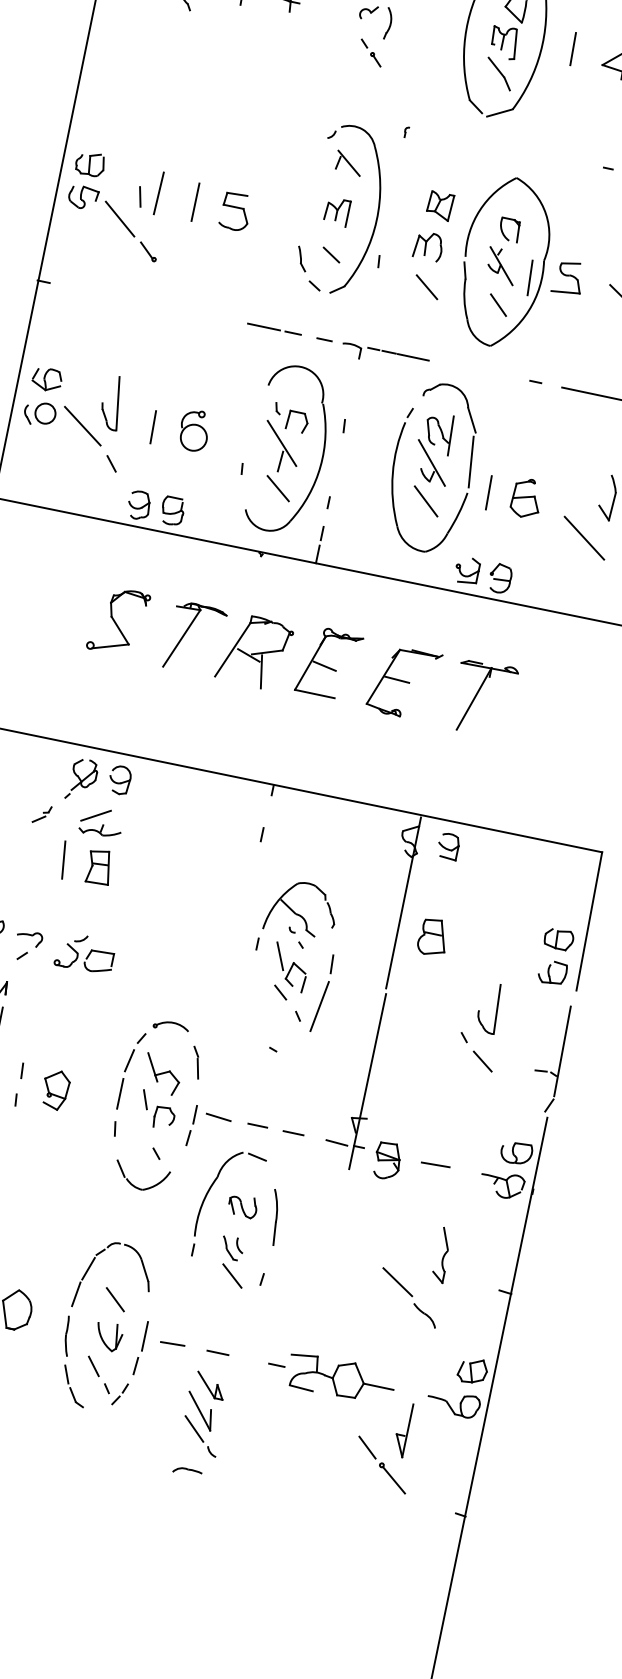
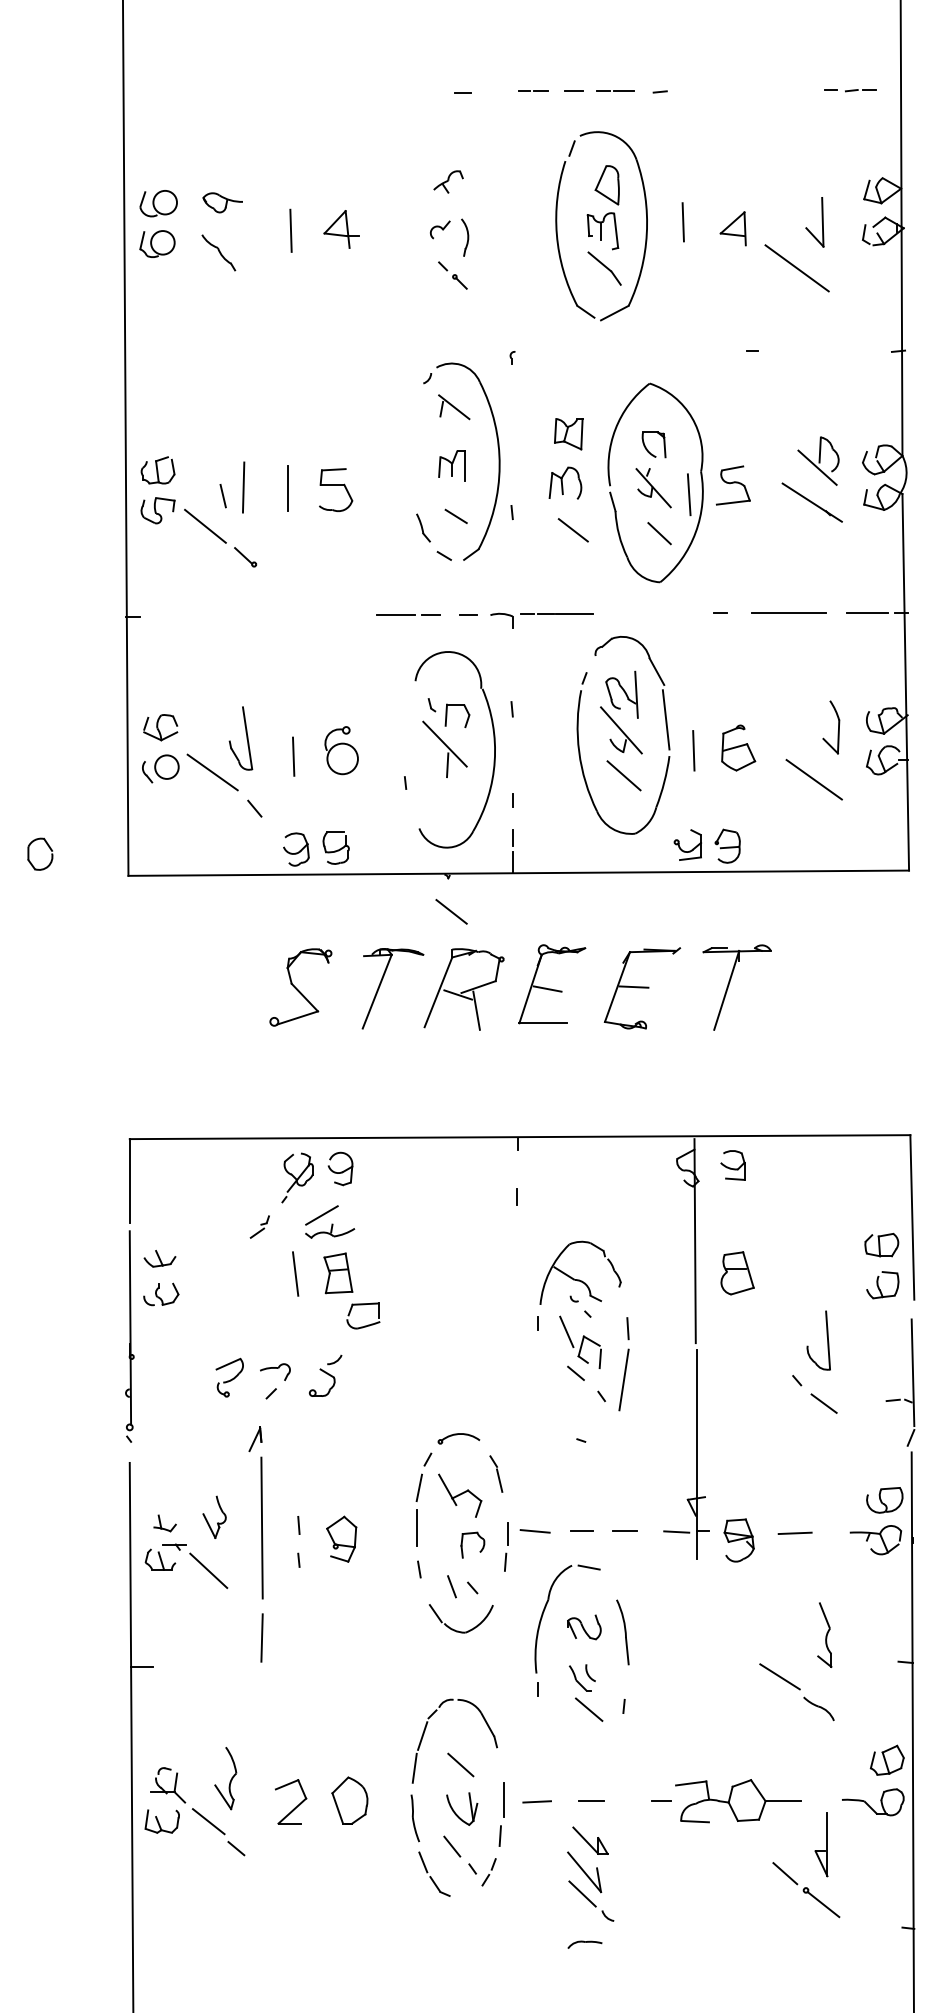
line: (278, 488) -> (451, 911), moved
part: (100, 953) -> (363, 1305), moved
line: (145, 1099) -> (451, 1586), moved

